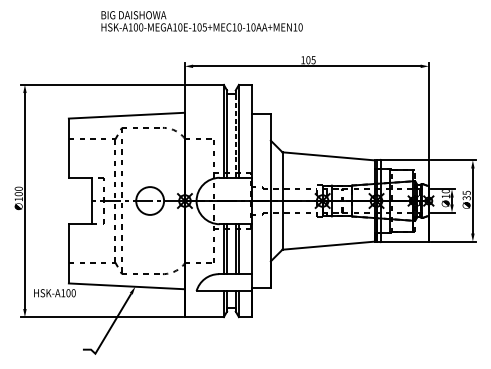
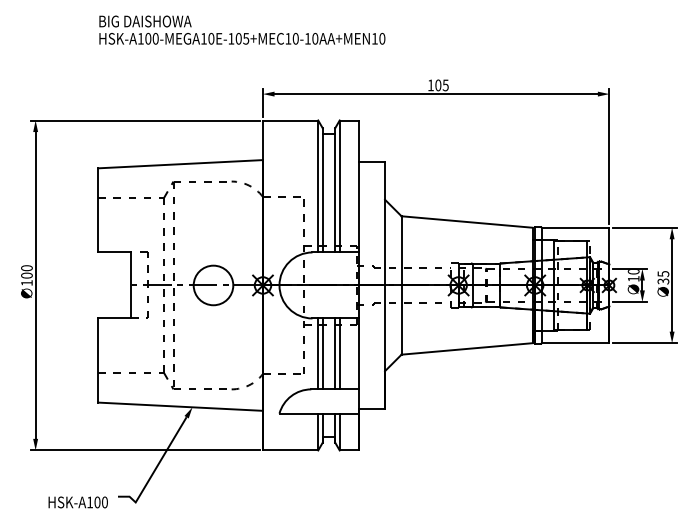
text: (202, 20) -> (242, 29), moved
line: (235, 133) -> (335, 189), dashed -> solid
text: (54, 293) -> (77, 502), moved

